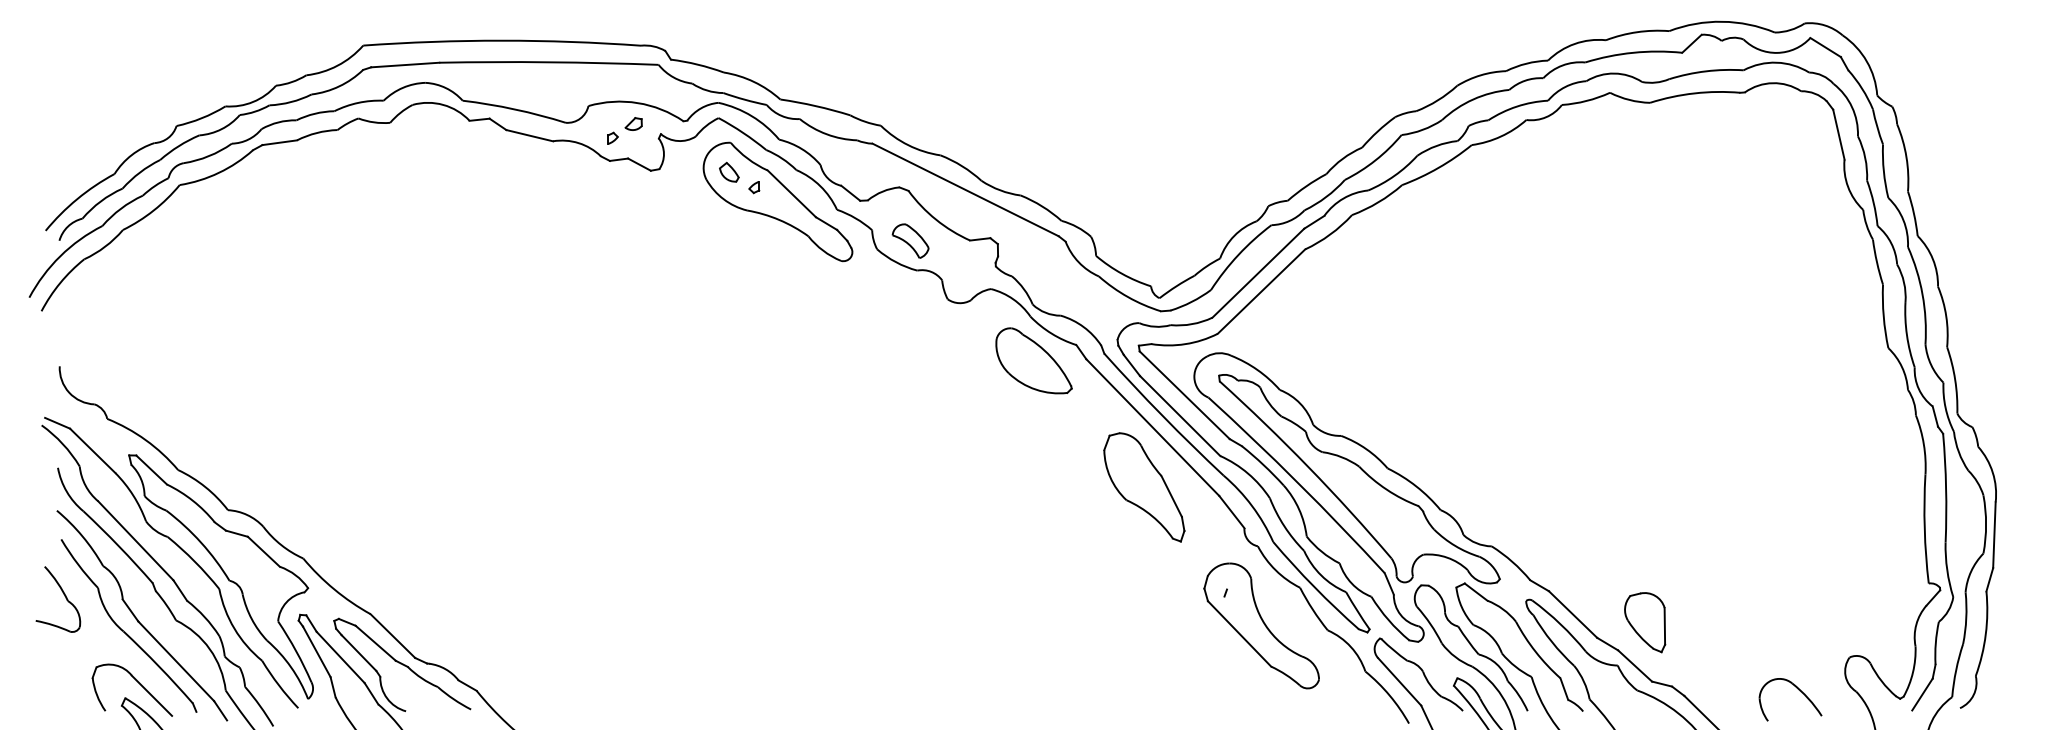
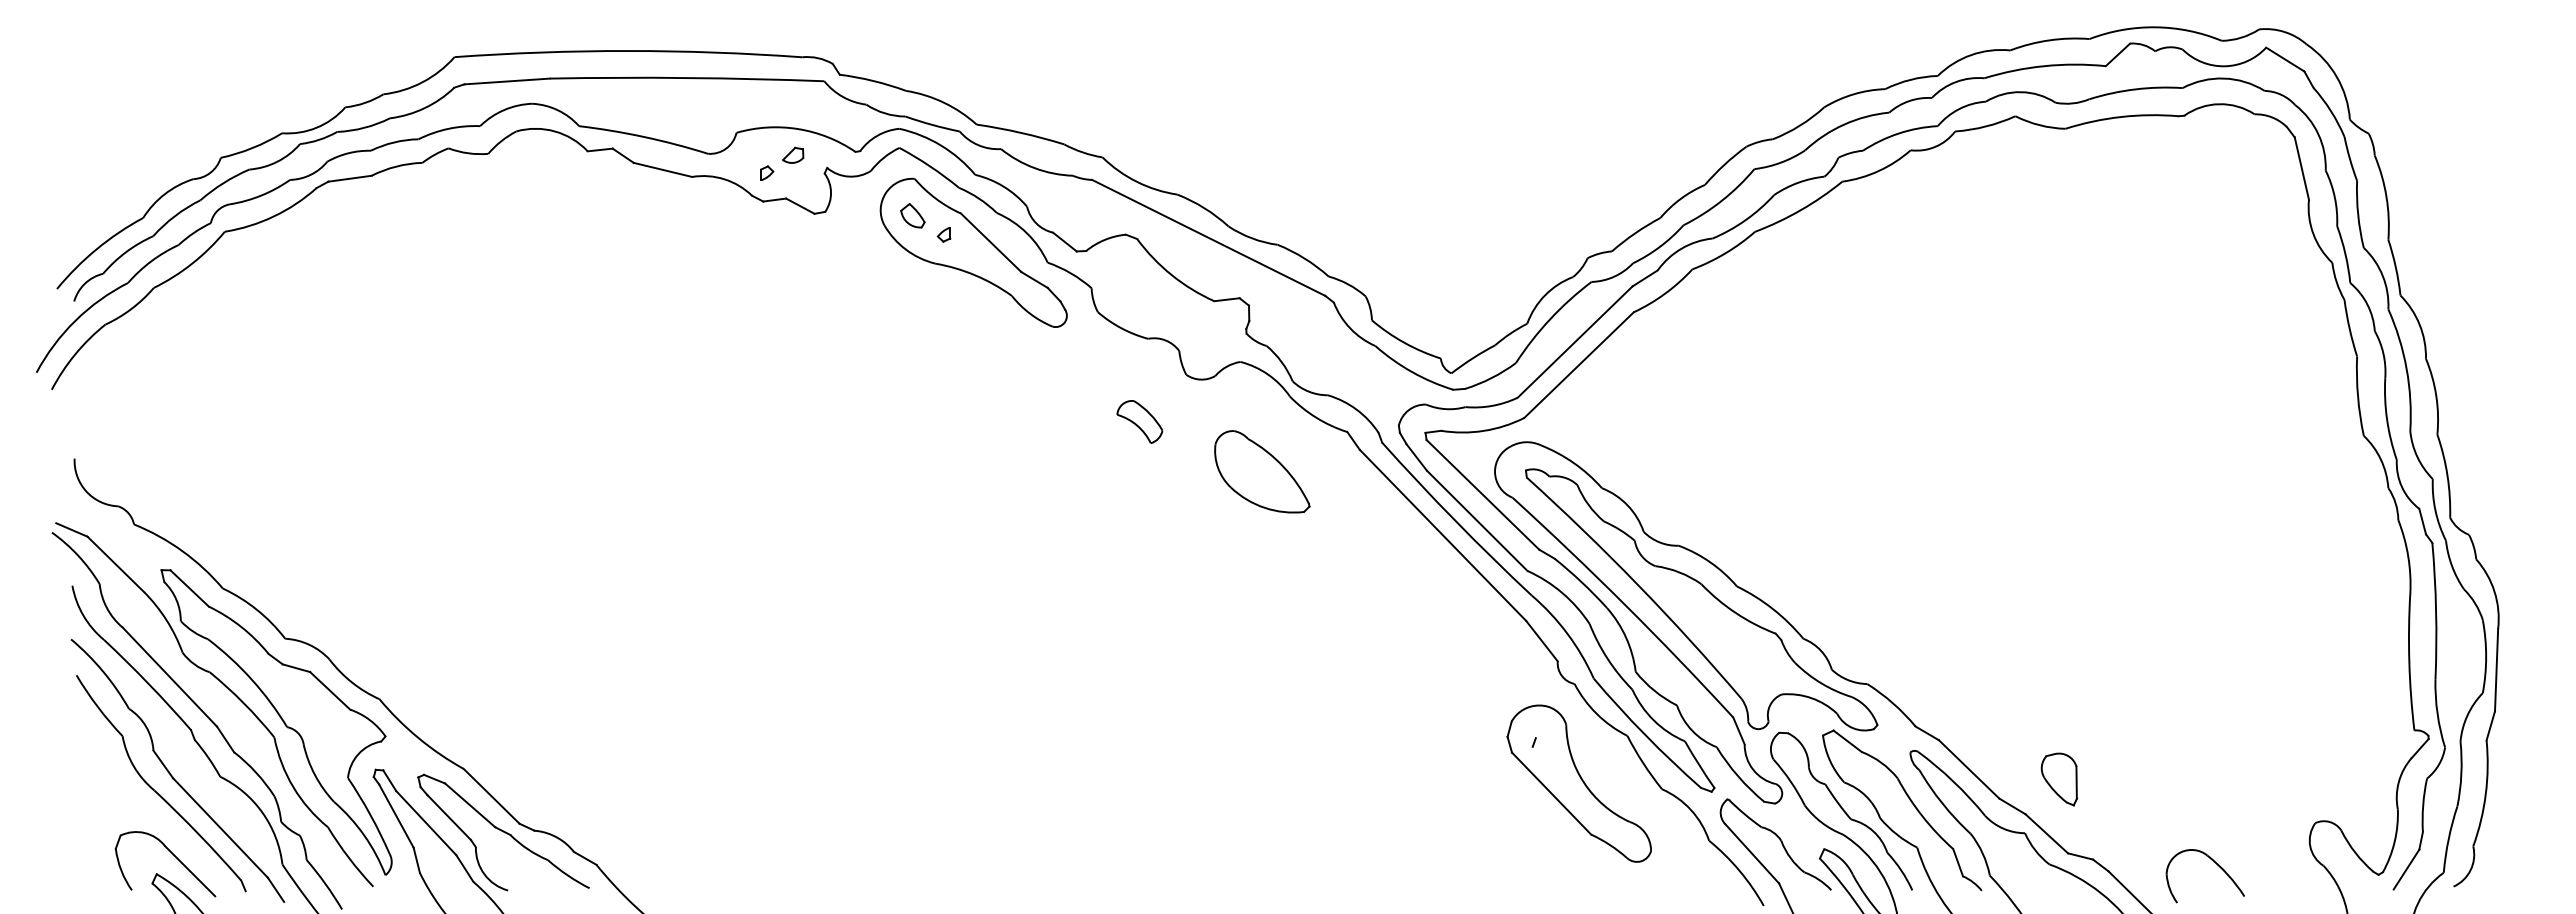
part: (910, 240) -> (1139, 421), moved
part: (1034, 360) -> (1262, 471), moved
part: (1144, 487) -> (1432, 610), removed
part: (64, 596) -> (80, 746), removed
part: (1645, 622) -> (2059, 779), size x0.7
part: (1799, 690) -> (2216, 864), moved

